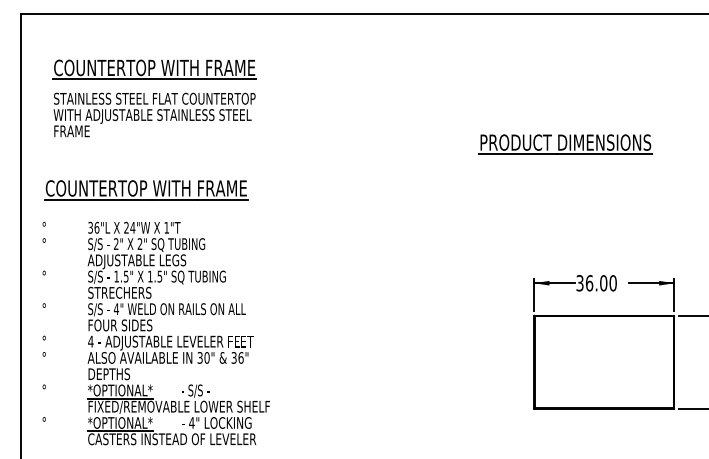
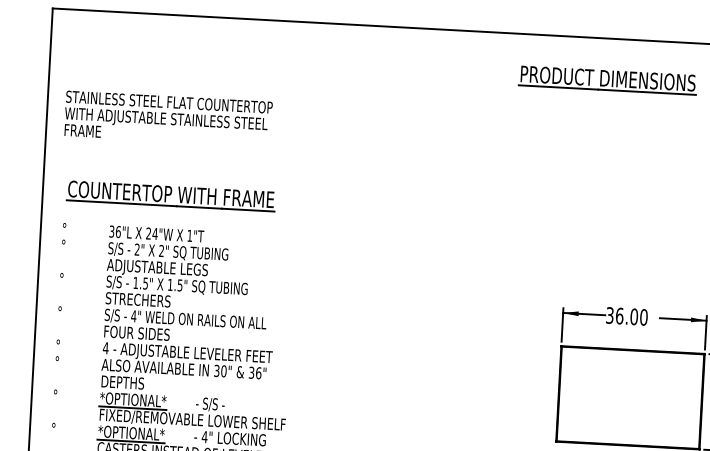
part: (154, 69) -> (186, 73), removed
text: (154, 114) -> (168, 118), moved
part: (565, 144) -> (607, 80), moved

